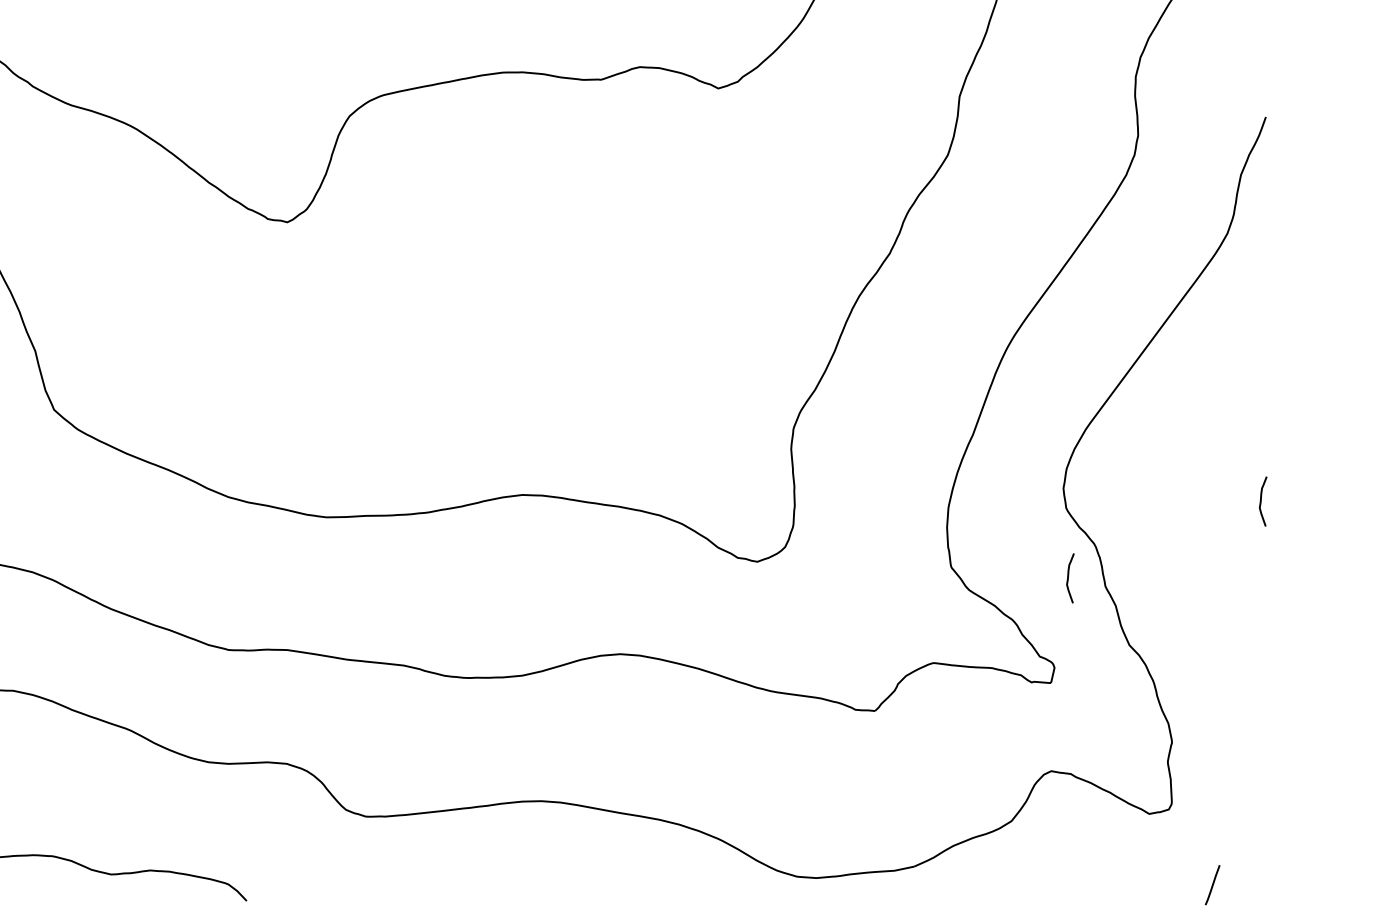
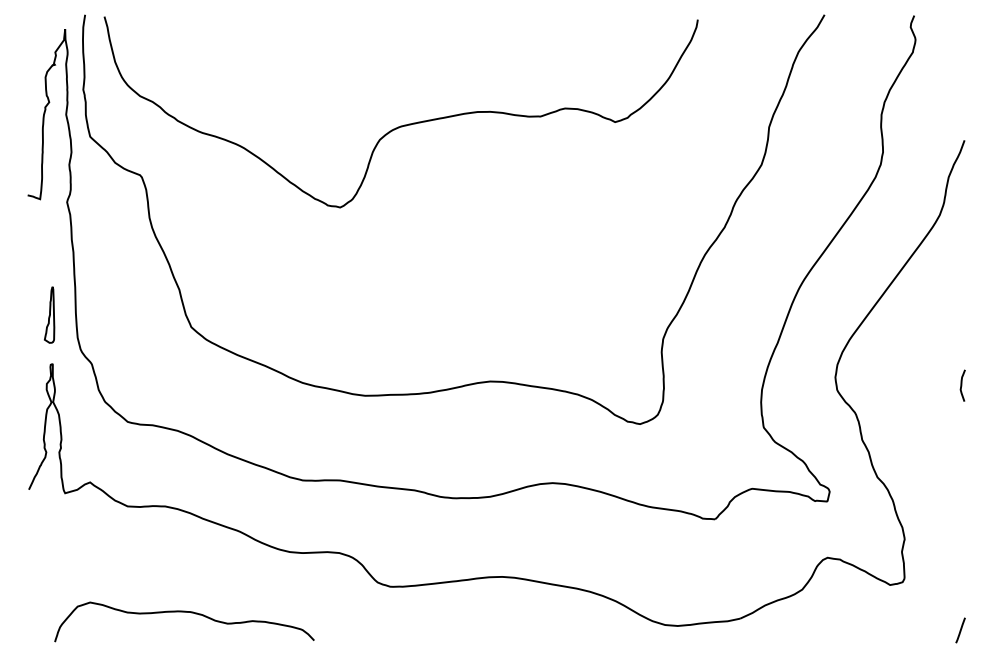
curve: (1069, 578) -> (839, 434), removed
line: (1212, 885) -> (960, 630), moved

